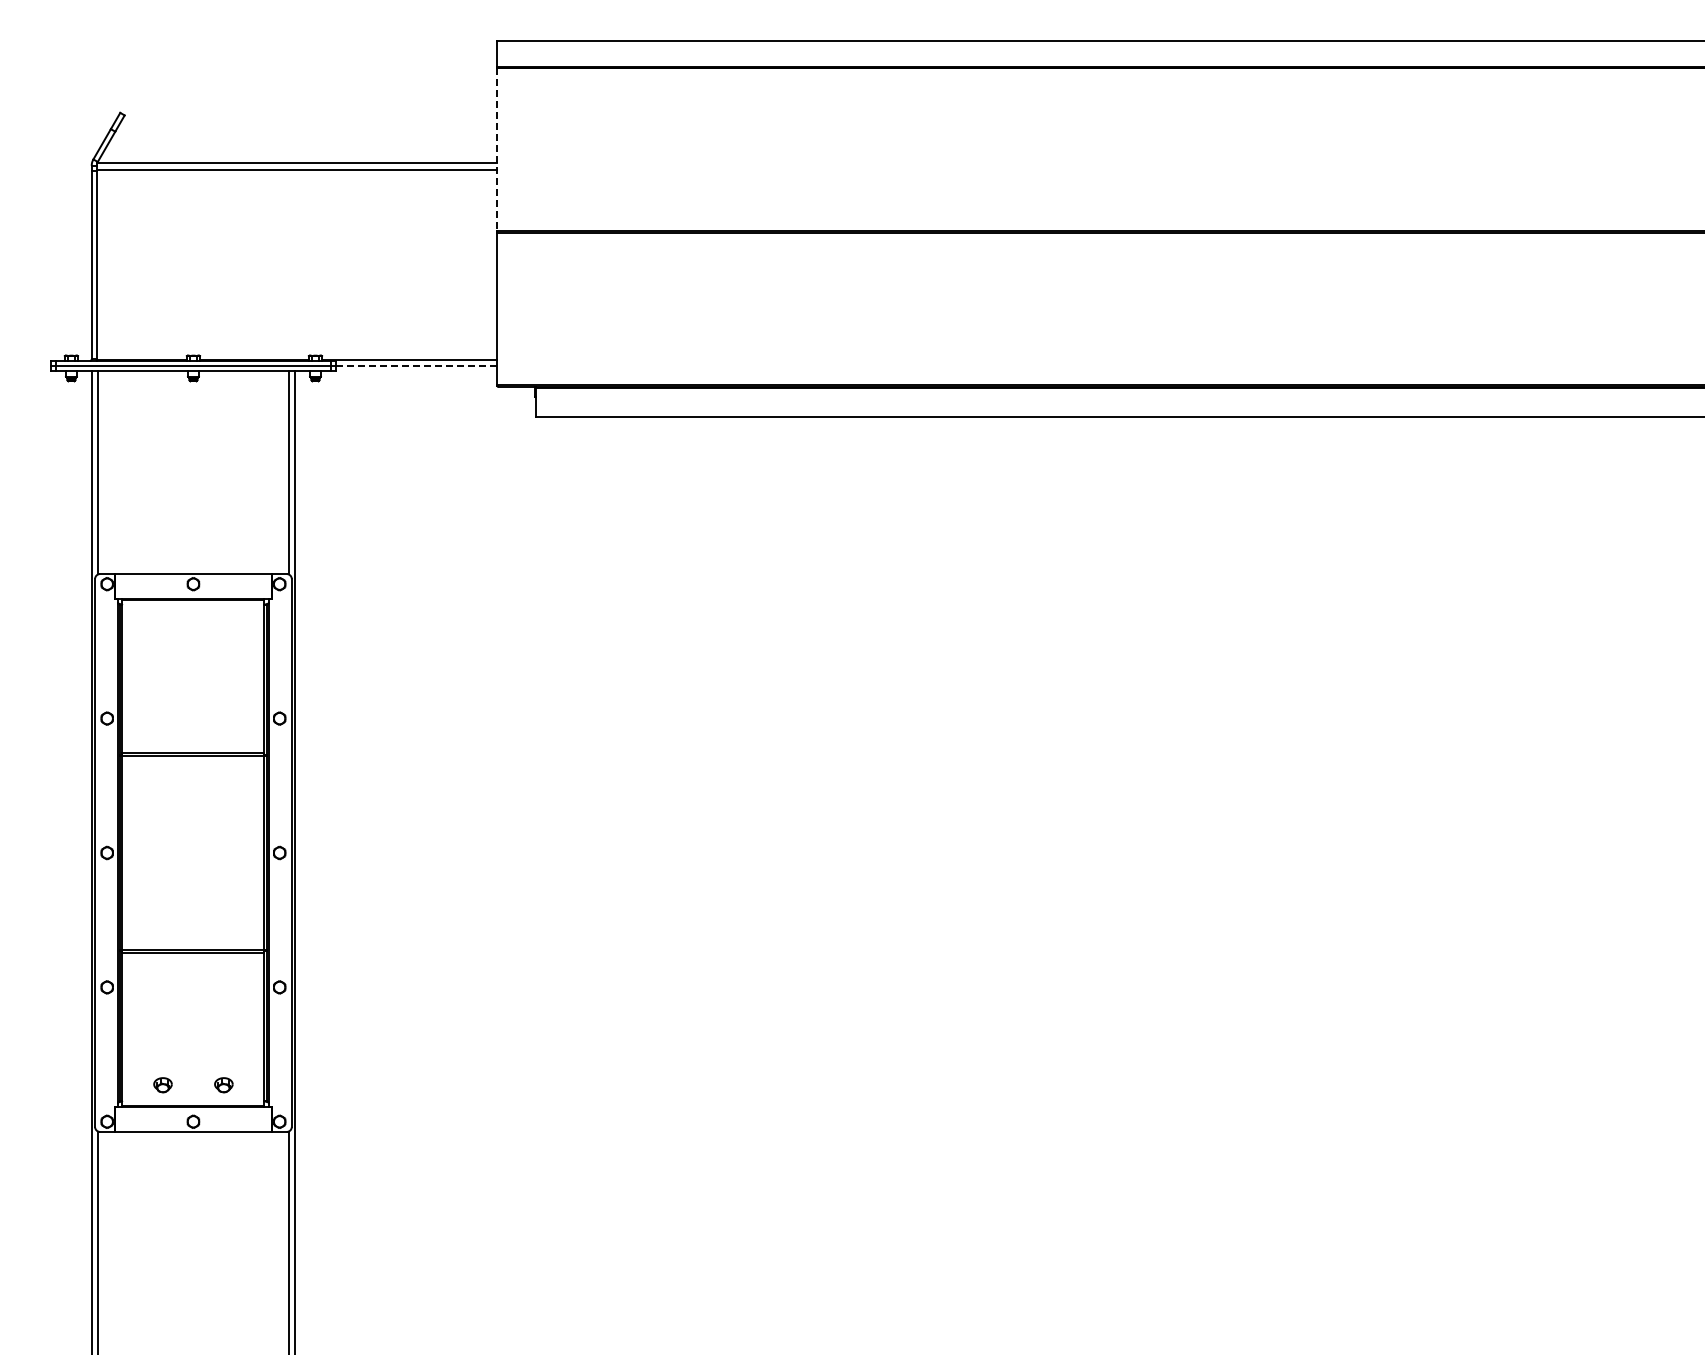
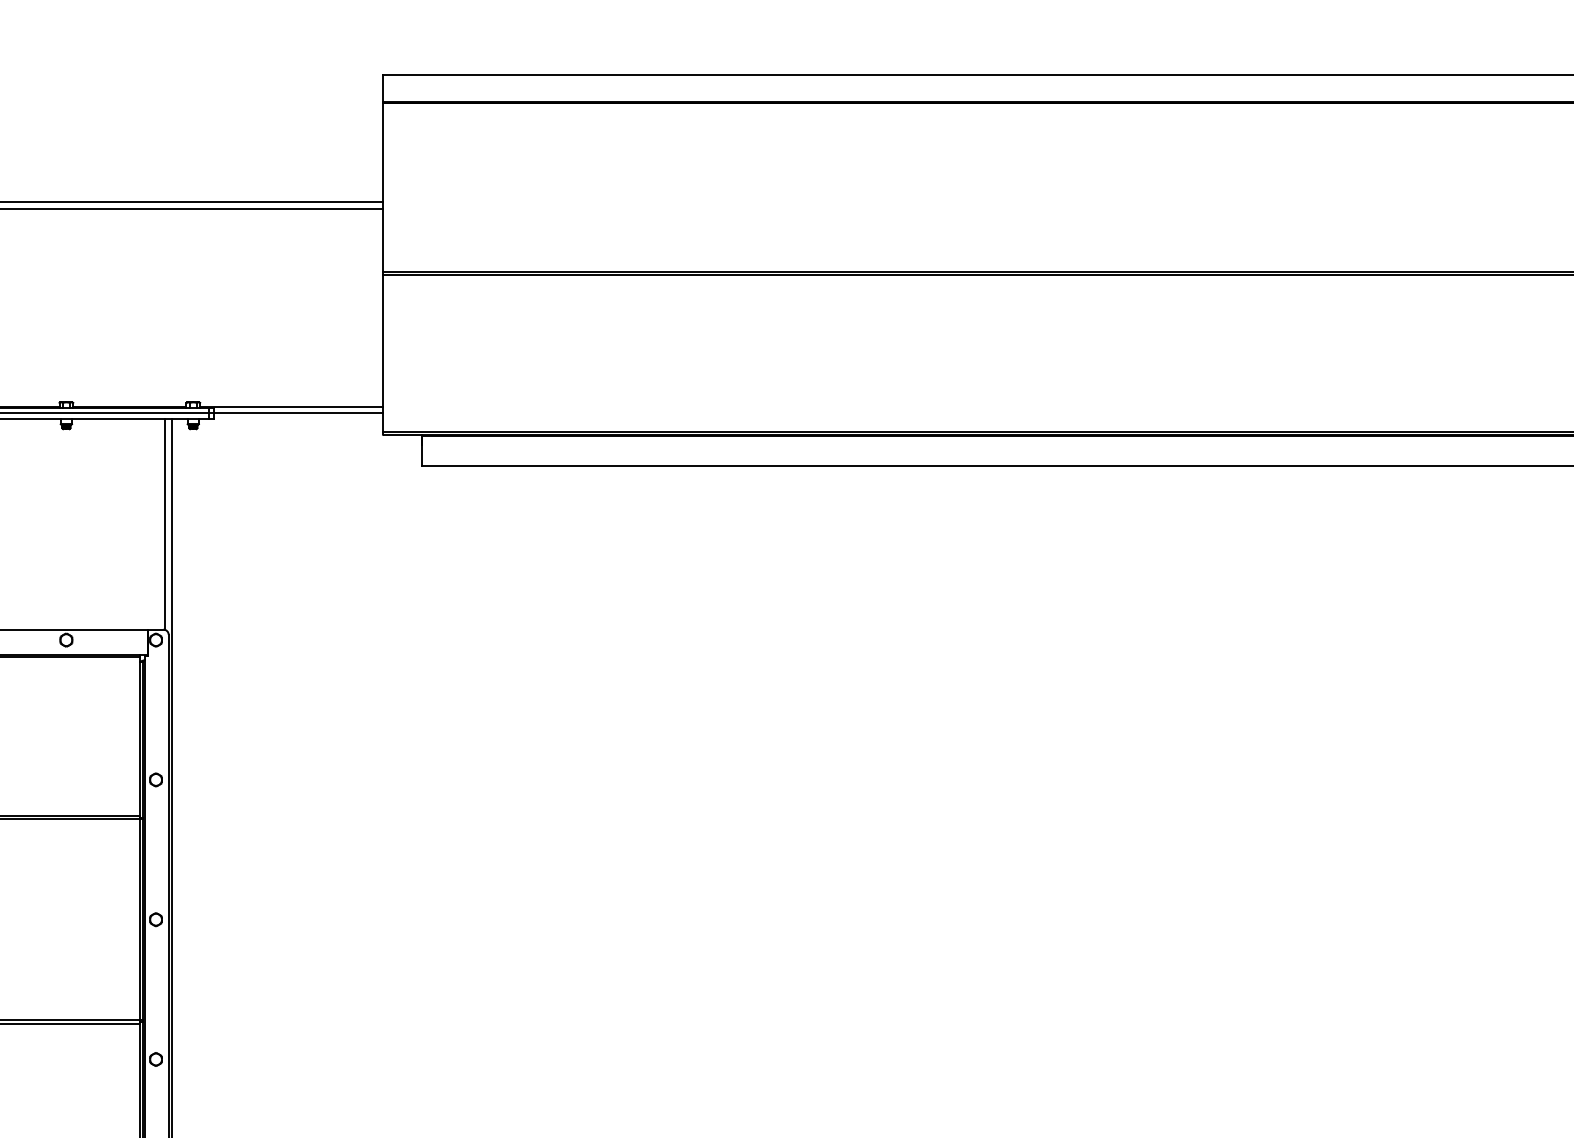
line: (497, 149) -> (382, 188), dashed -> solid
line: (416, 366) -> (298, 413), dashed -> solid

